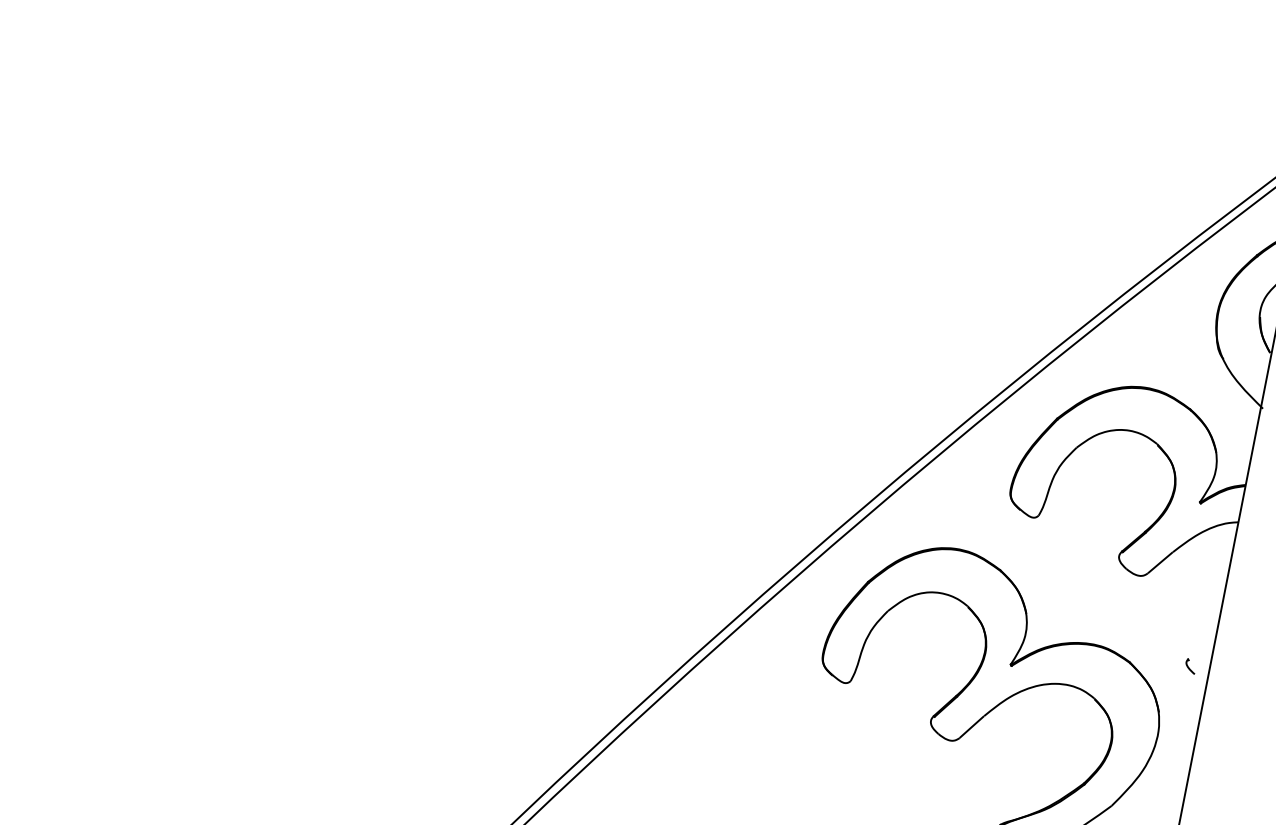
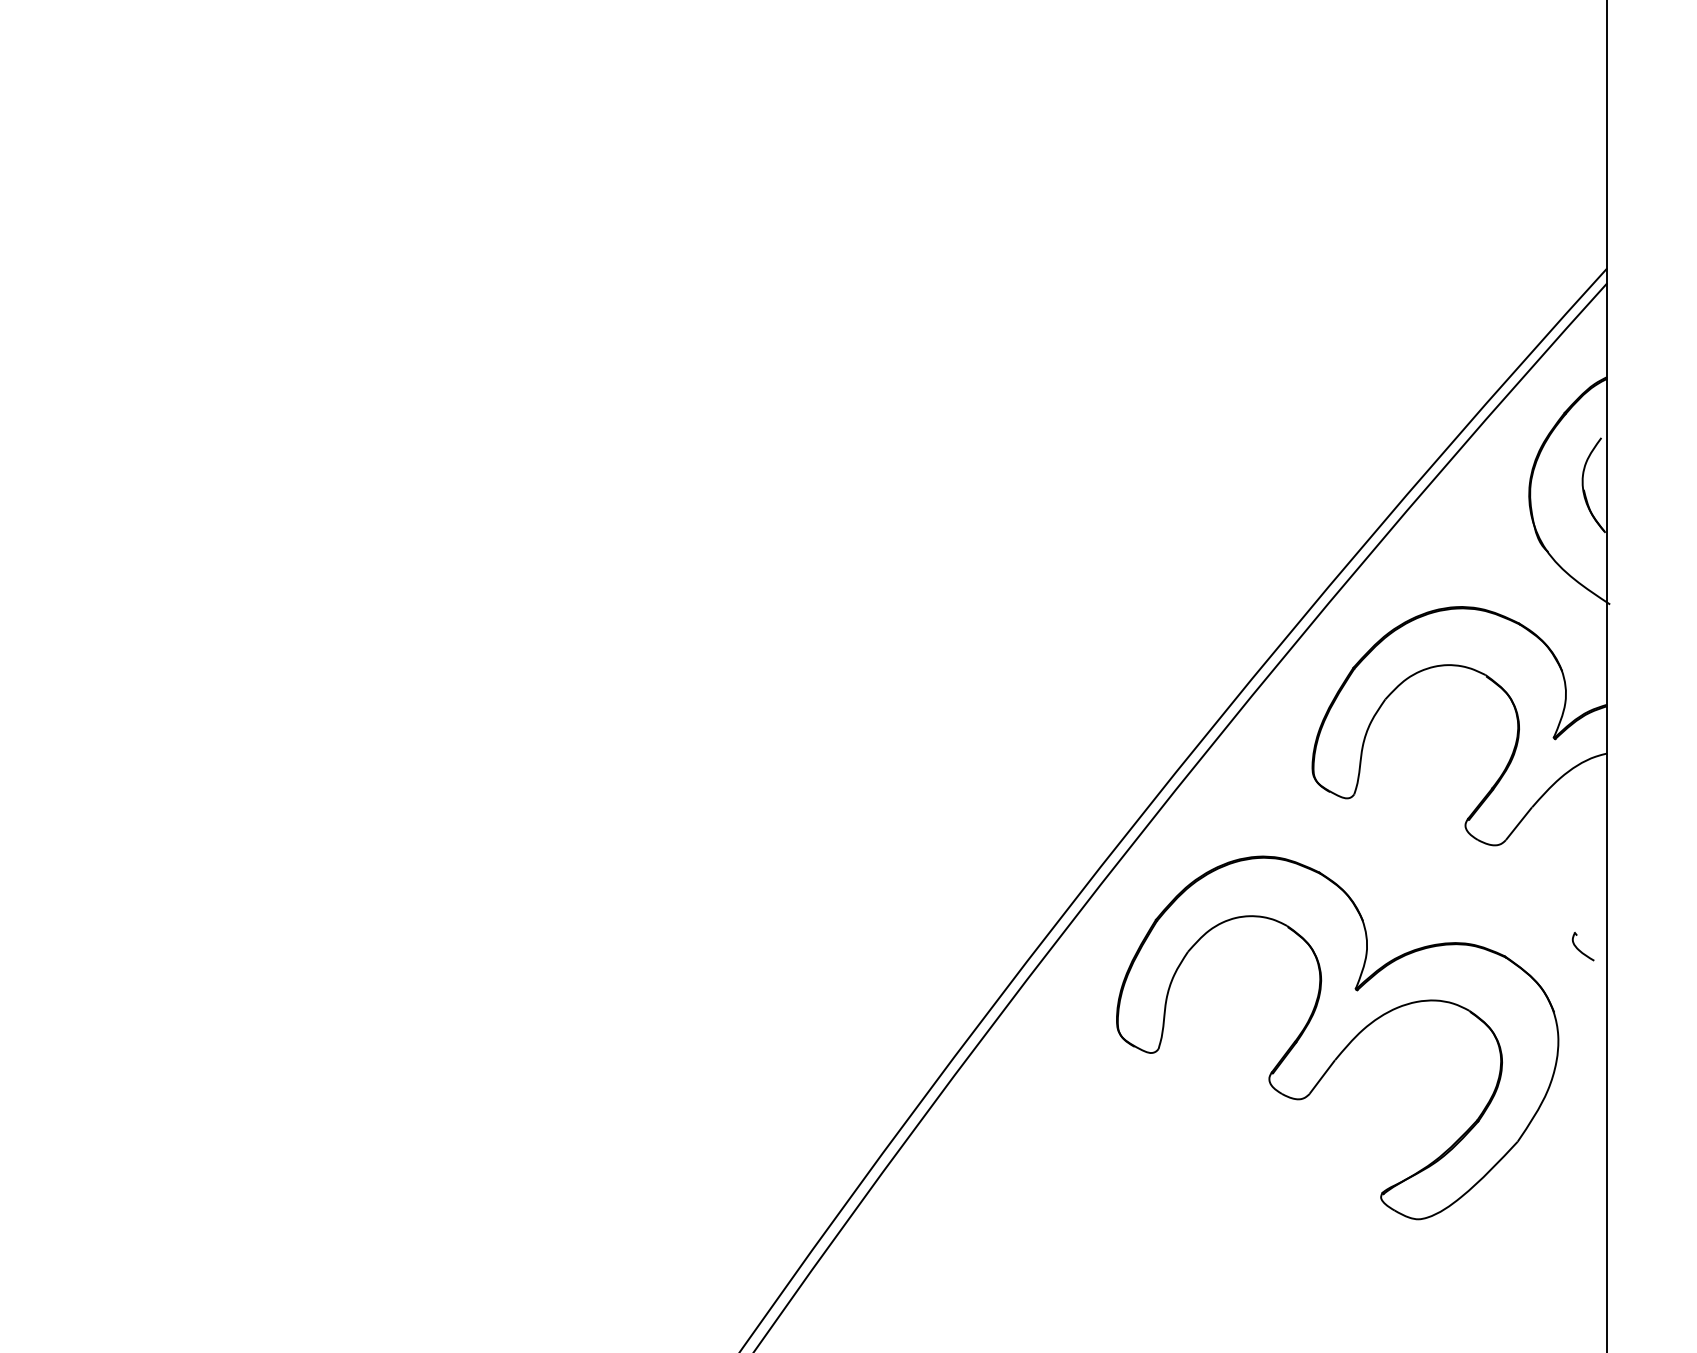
part: (1190, 666) -> (1582, 946), size x1.6

